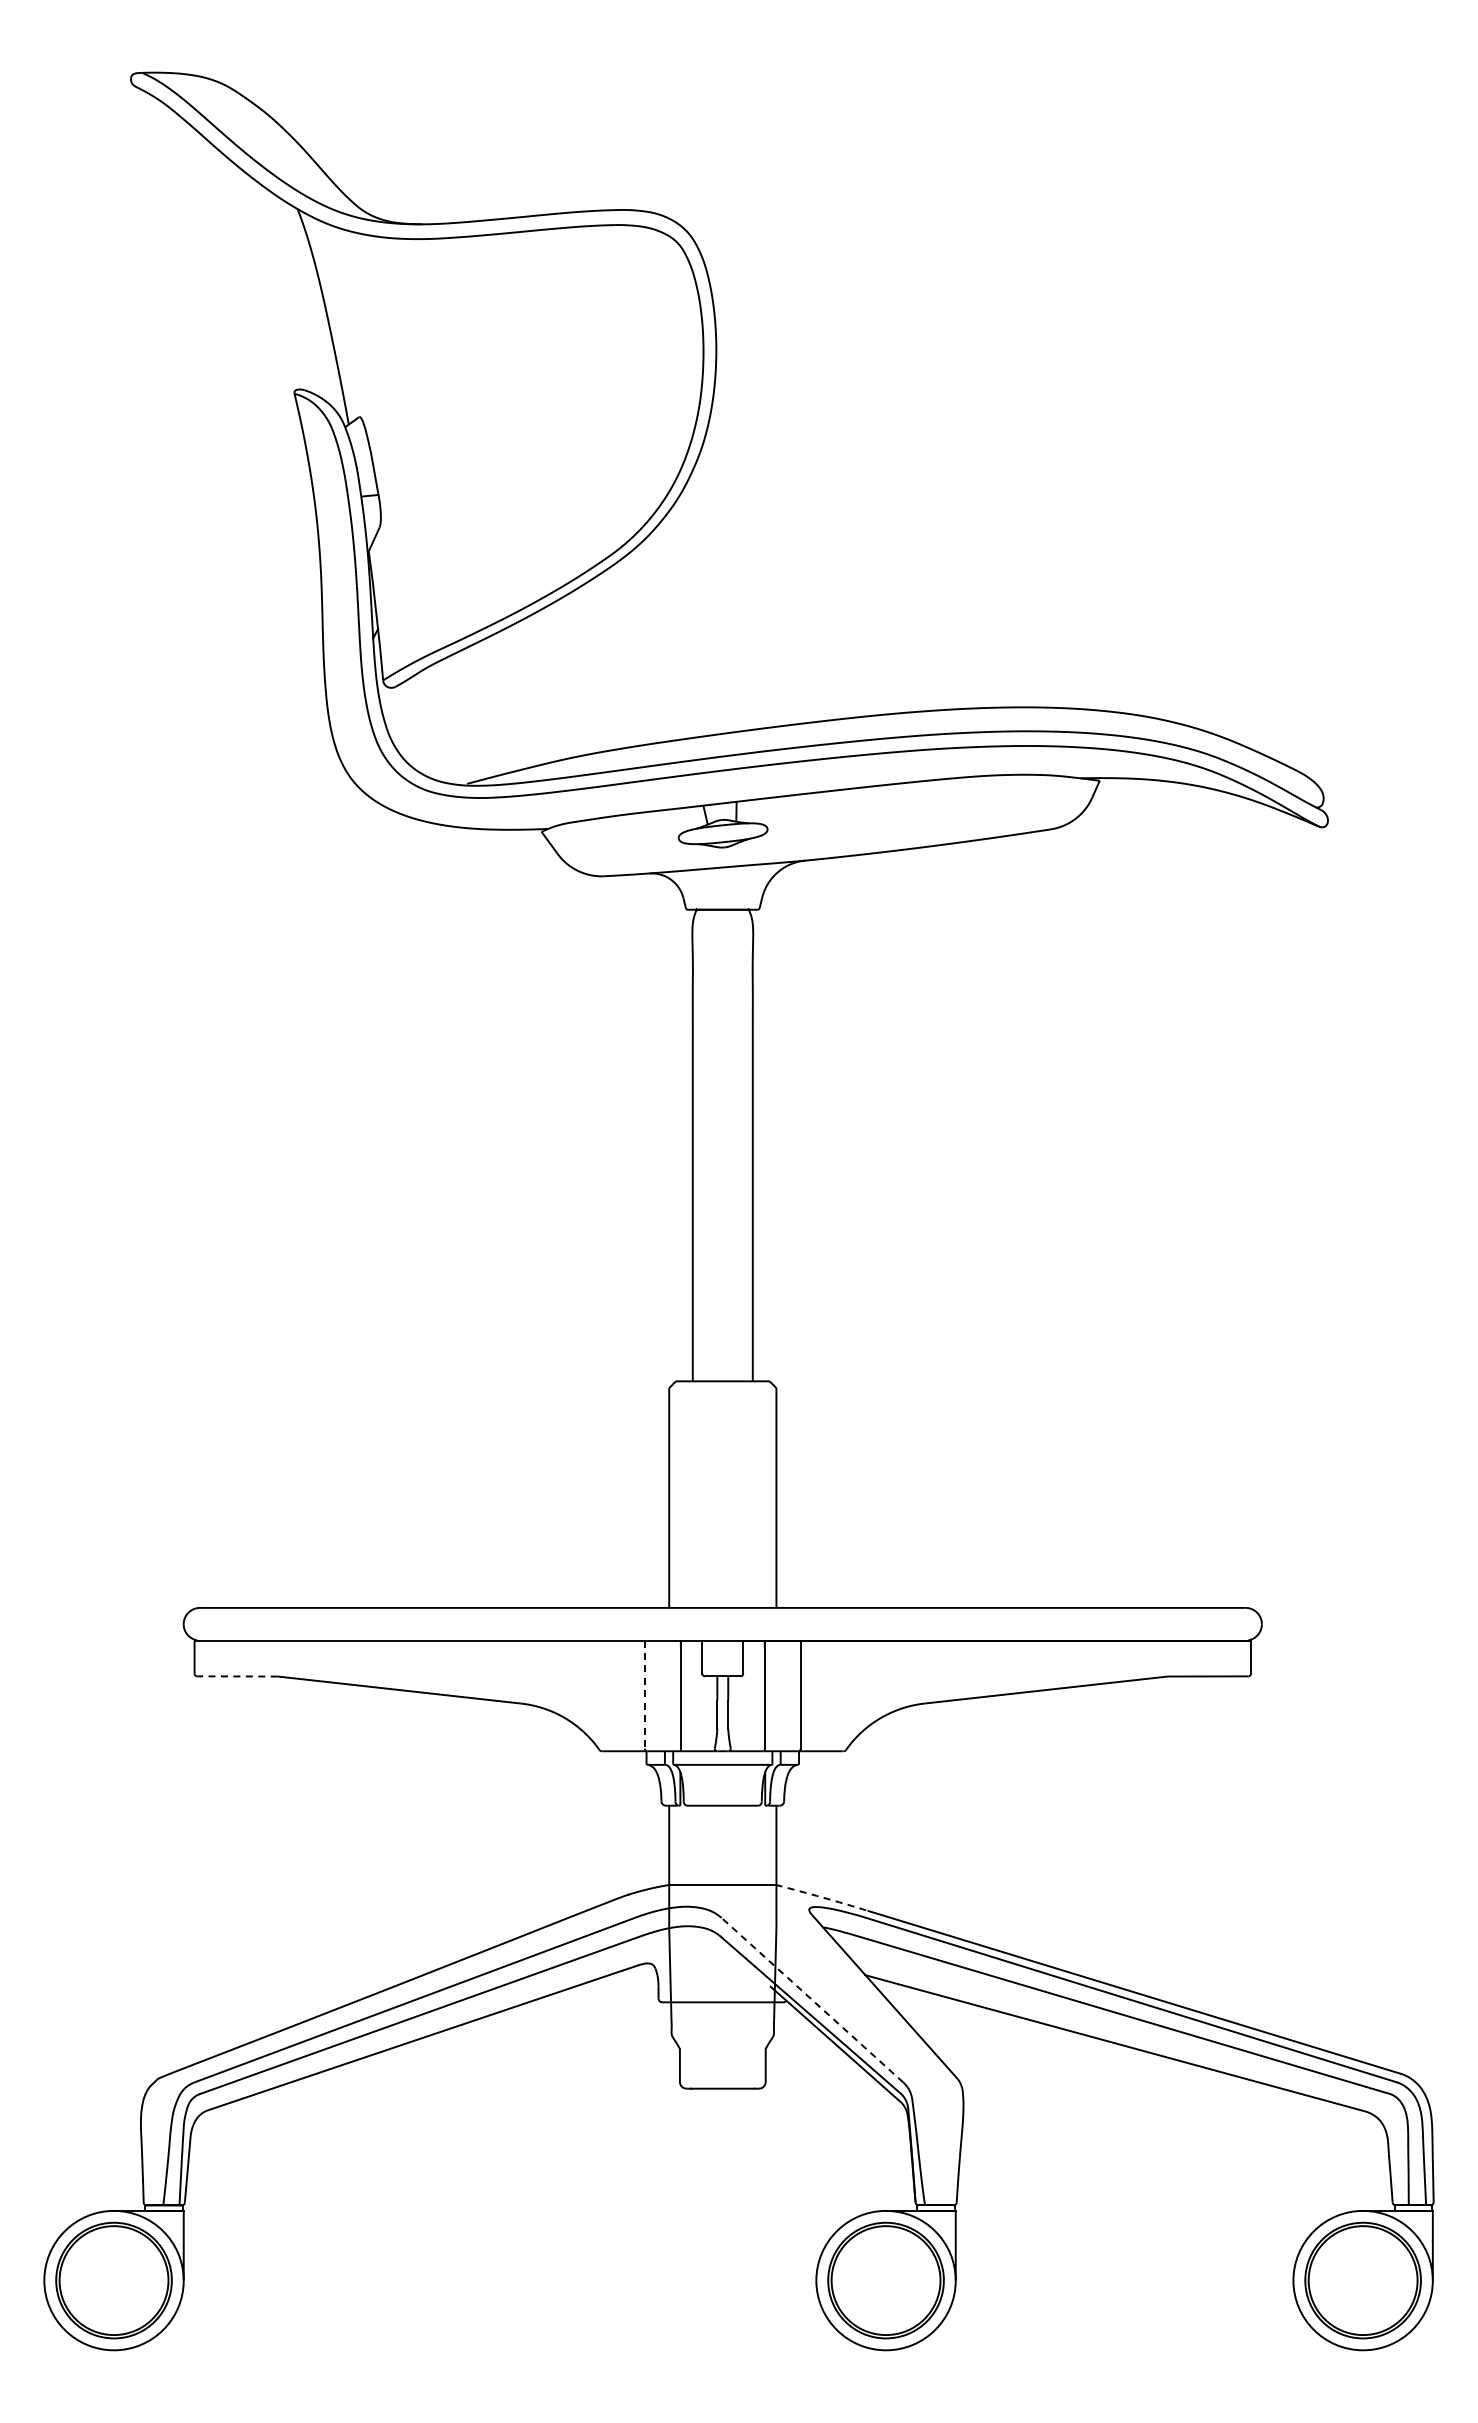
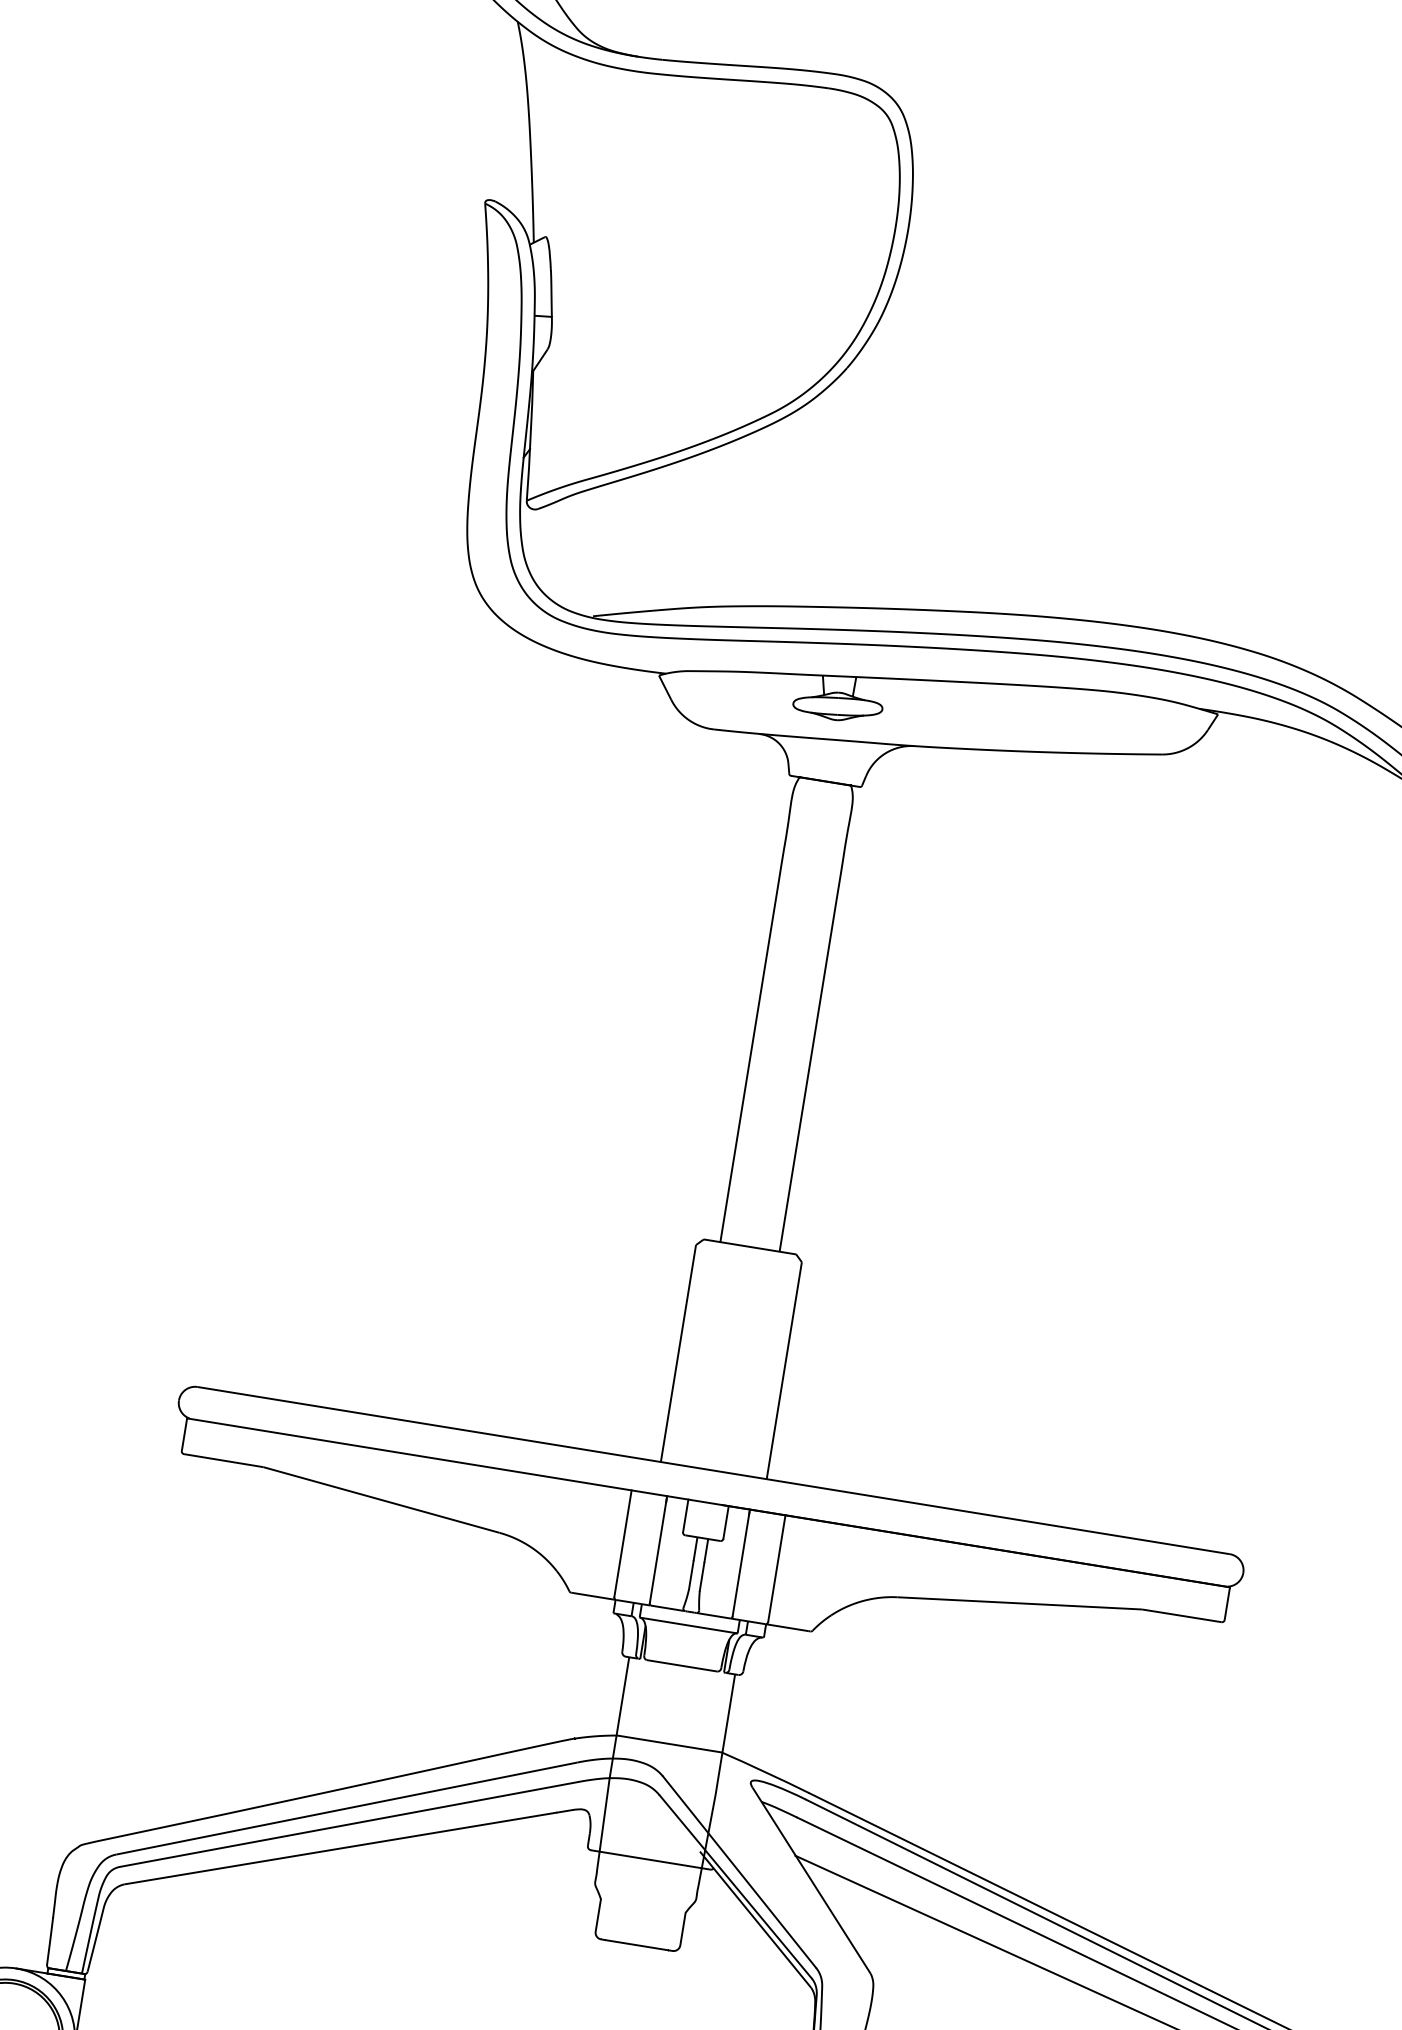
line: (237, 1676) -> (223, 1460), dashed -> solid
line: (644, 1694) -> (622, 1543), dashed -> solid
arc: (822, 1897) -> (765, 1772), dashed -> solid
line: (812, 2000) -> (739, 1872), dashed -> solid

